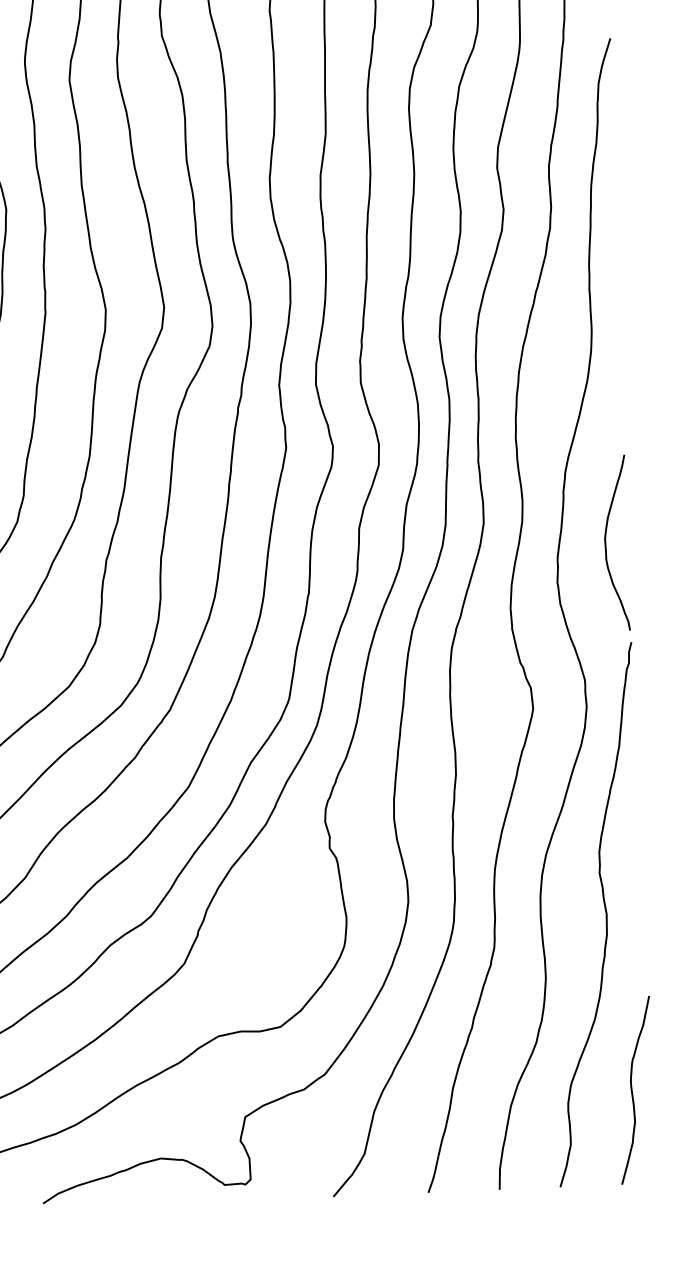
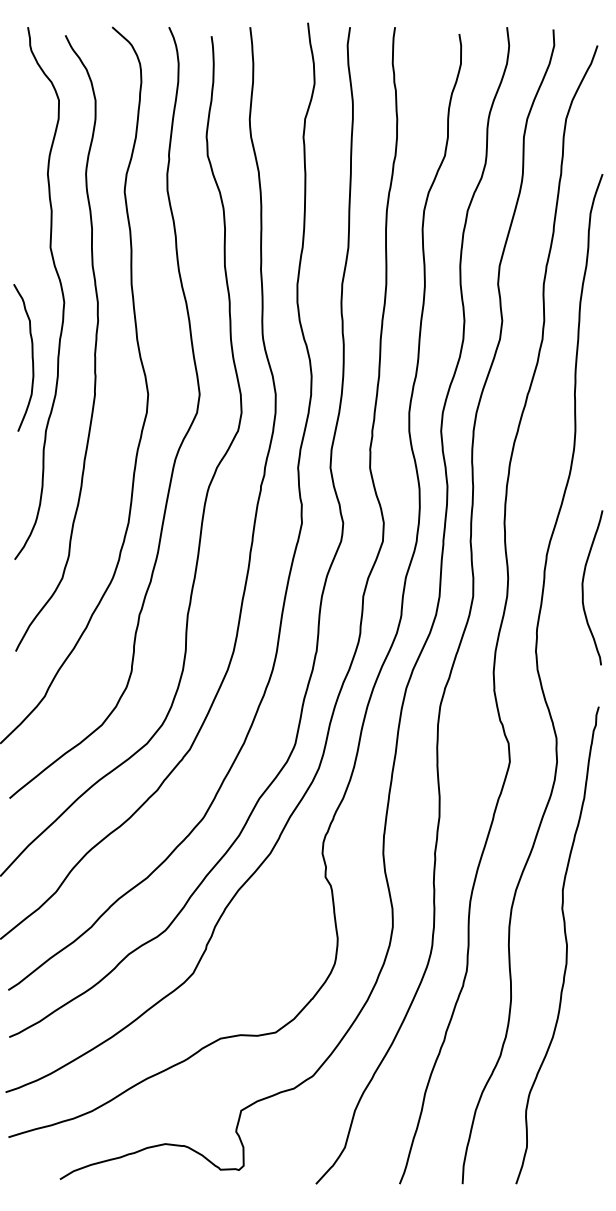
curve: (606, 543) -> (583, 587), moved
curve: (632, 1090) -> (583, 1101), removed

